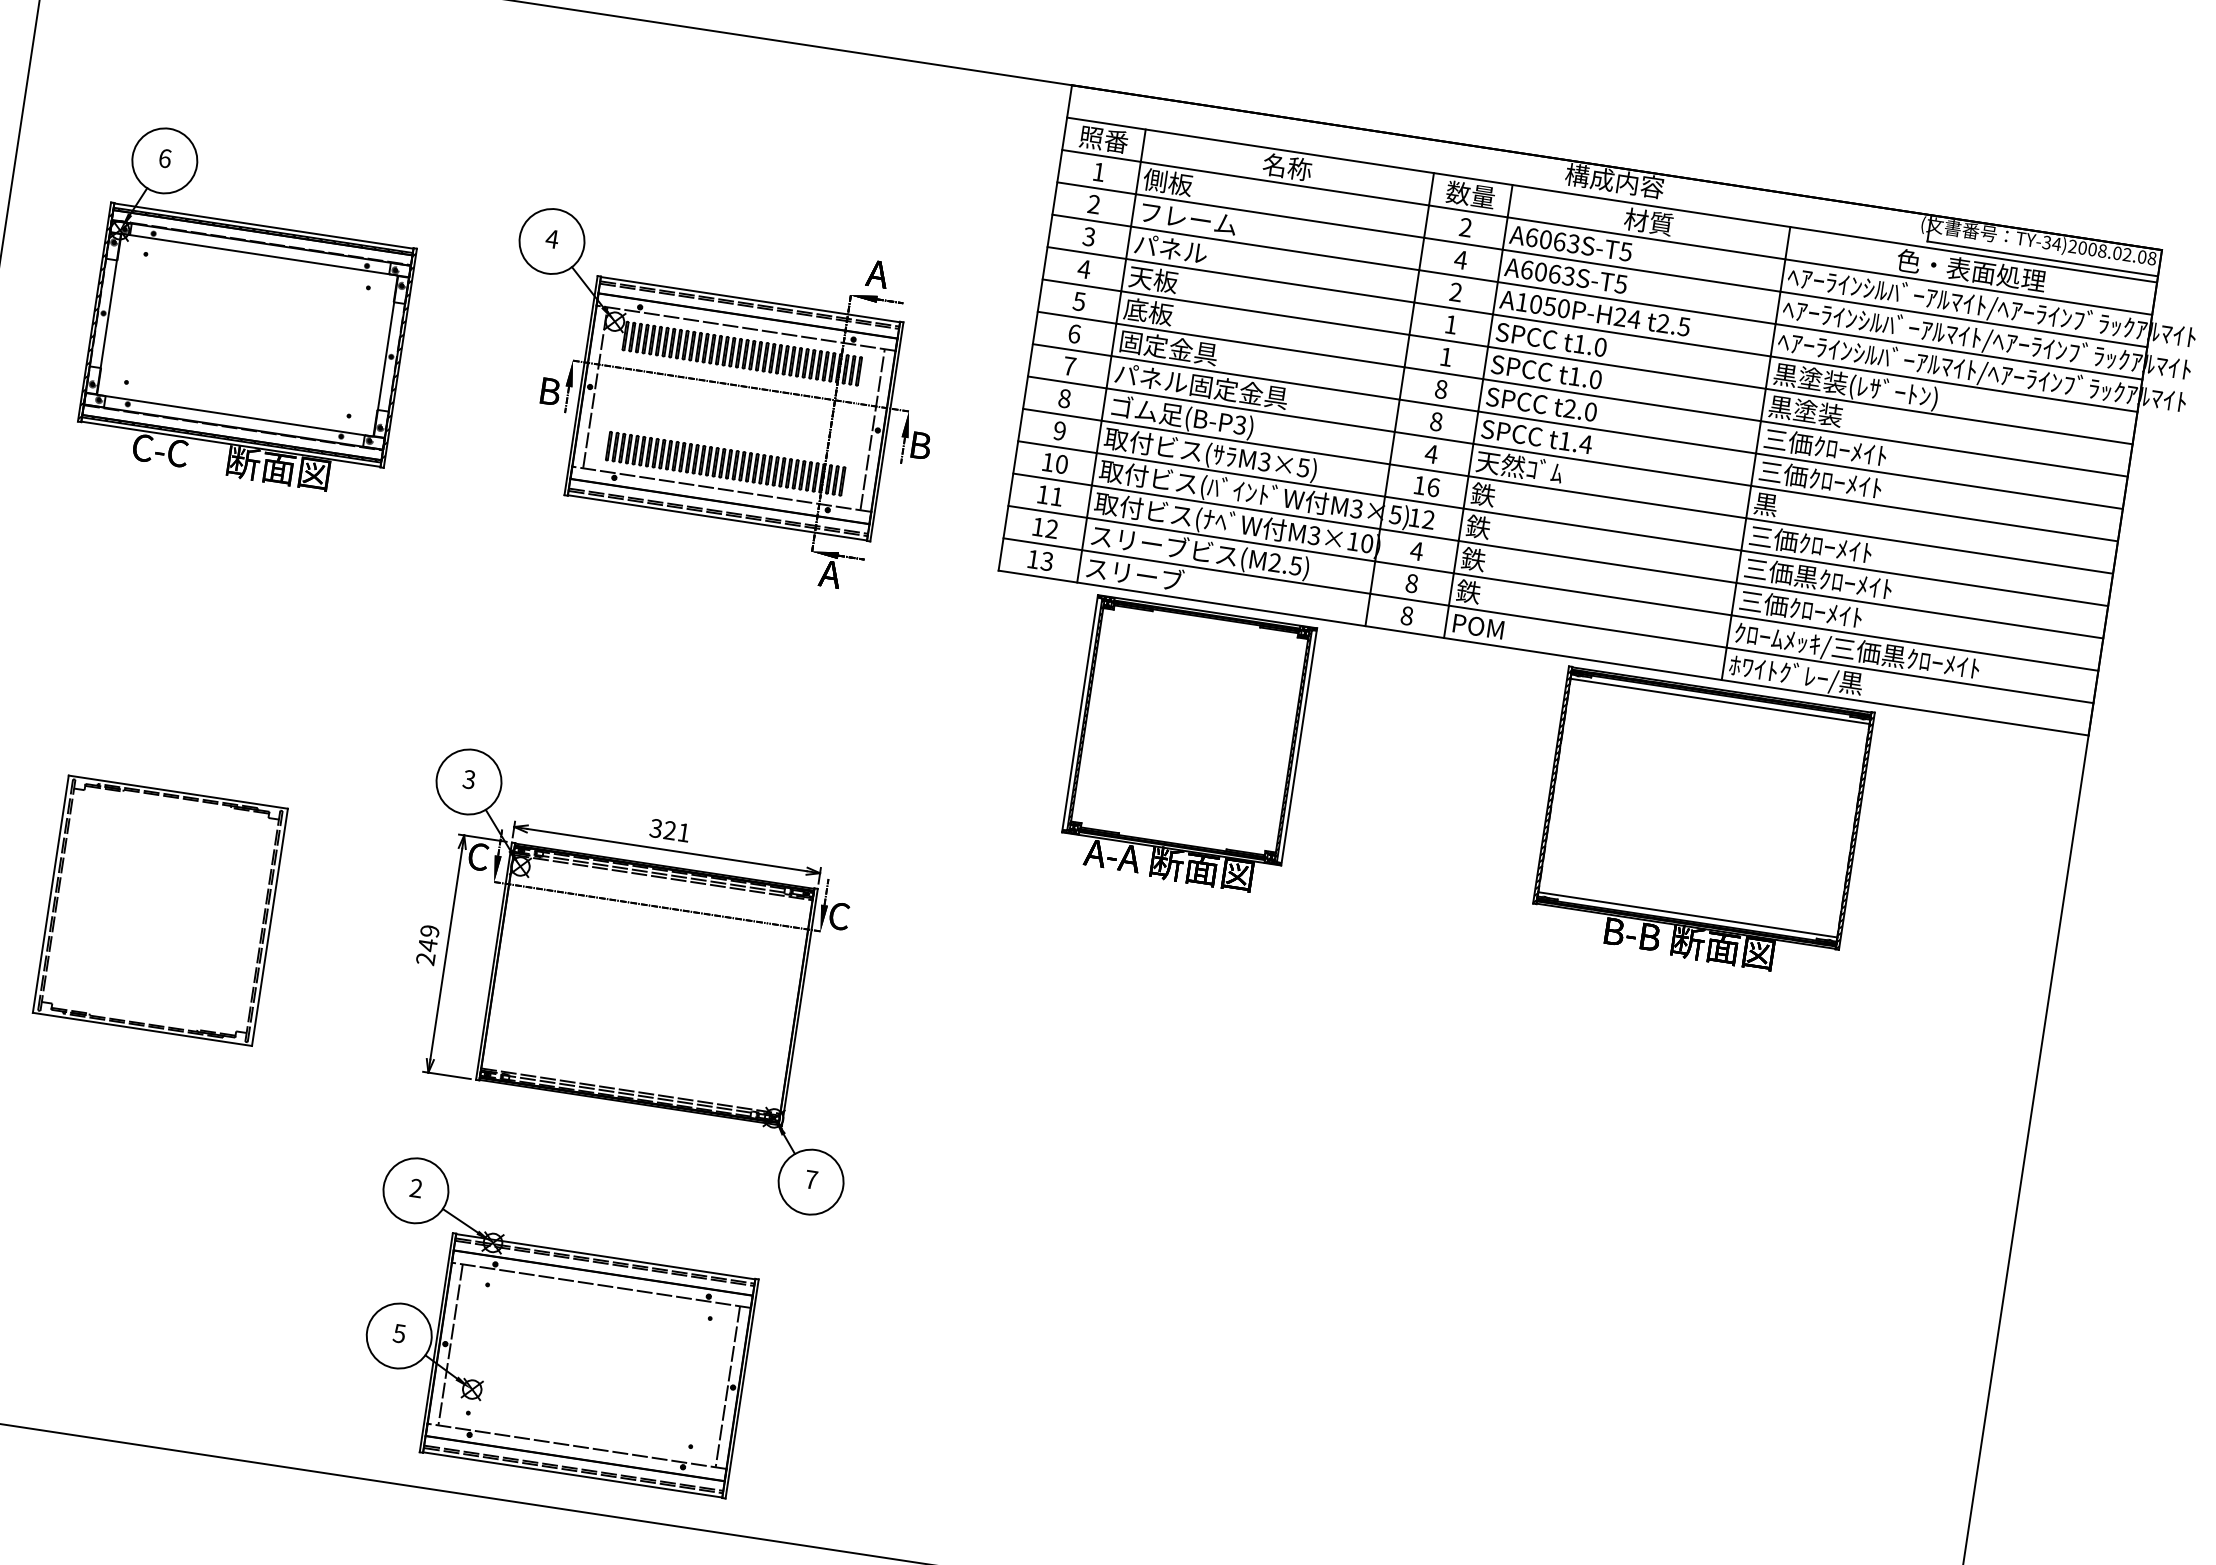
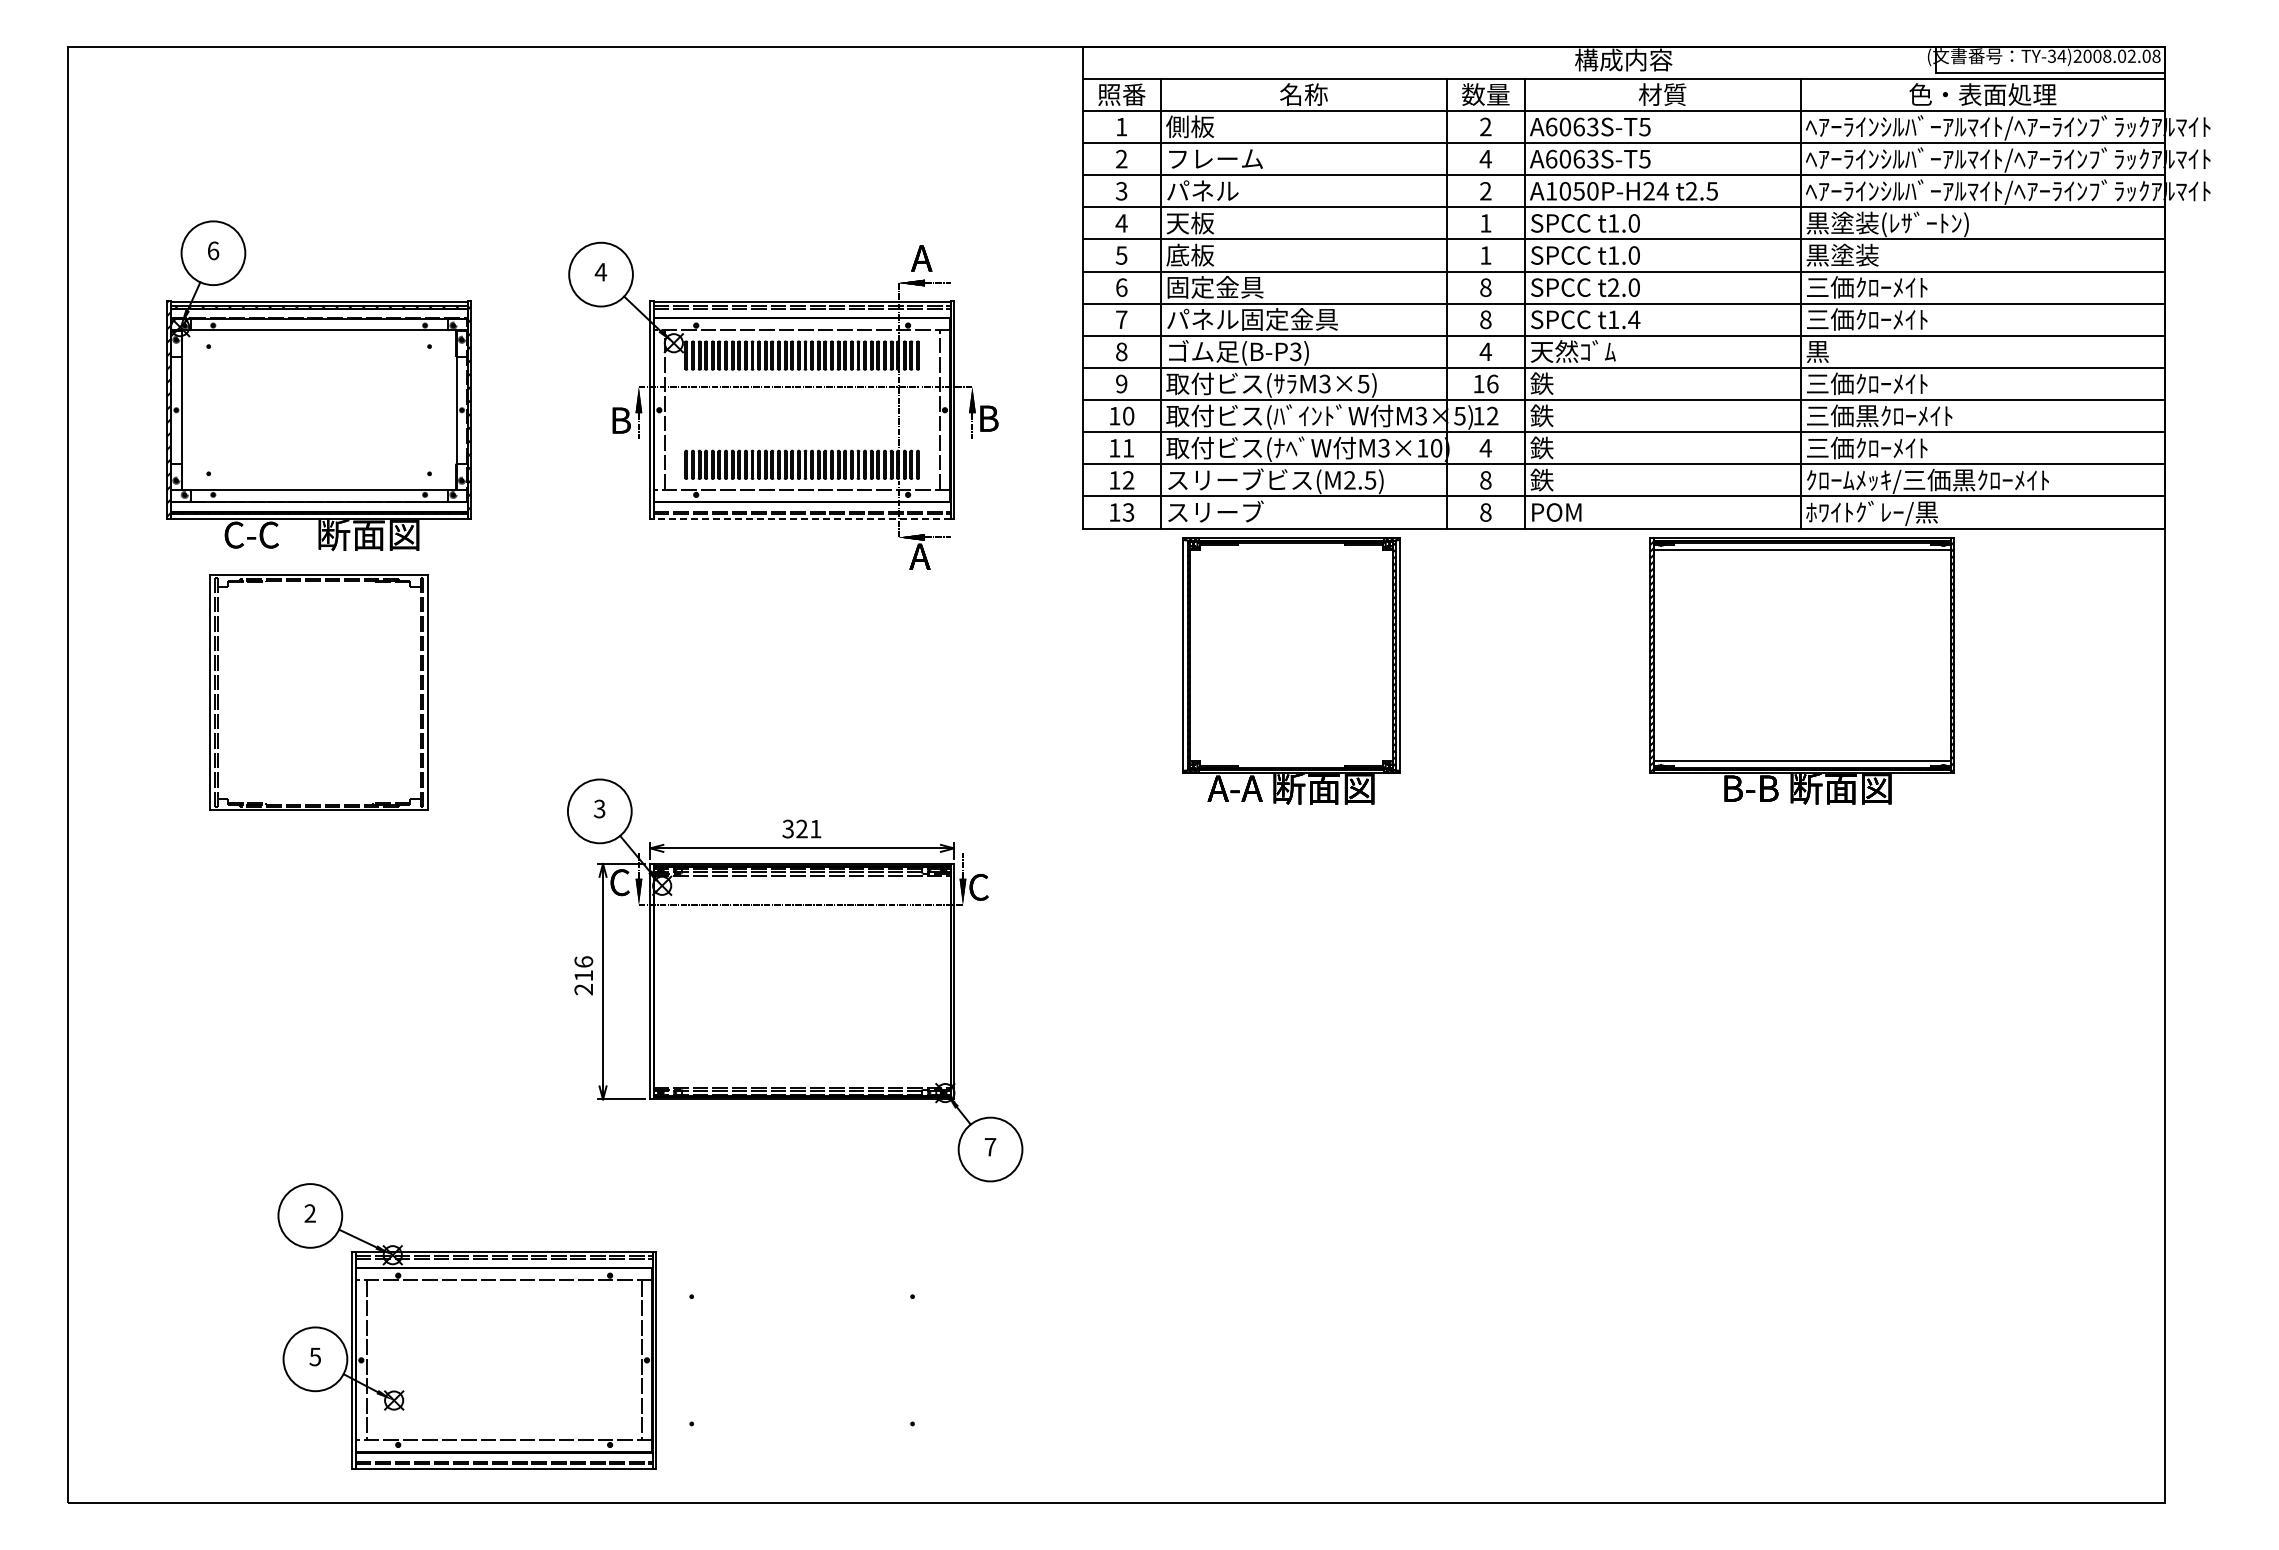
line: (716, 517) -> (801, 518), solid -> dashed
part: (159, 910) -> (318, 692), moved
text: (428, 938) -> (583, 969), 249 -> 216
part: (556, 1325) -> (466, 1326), moved

